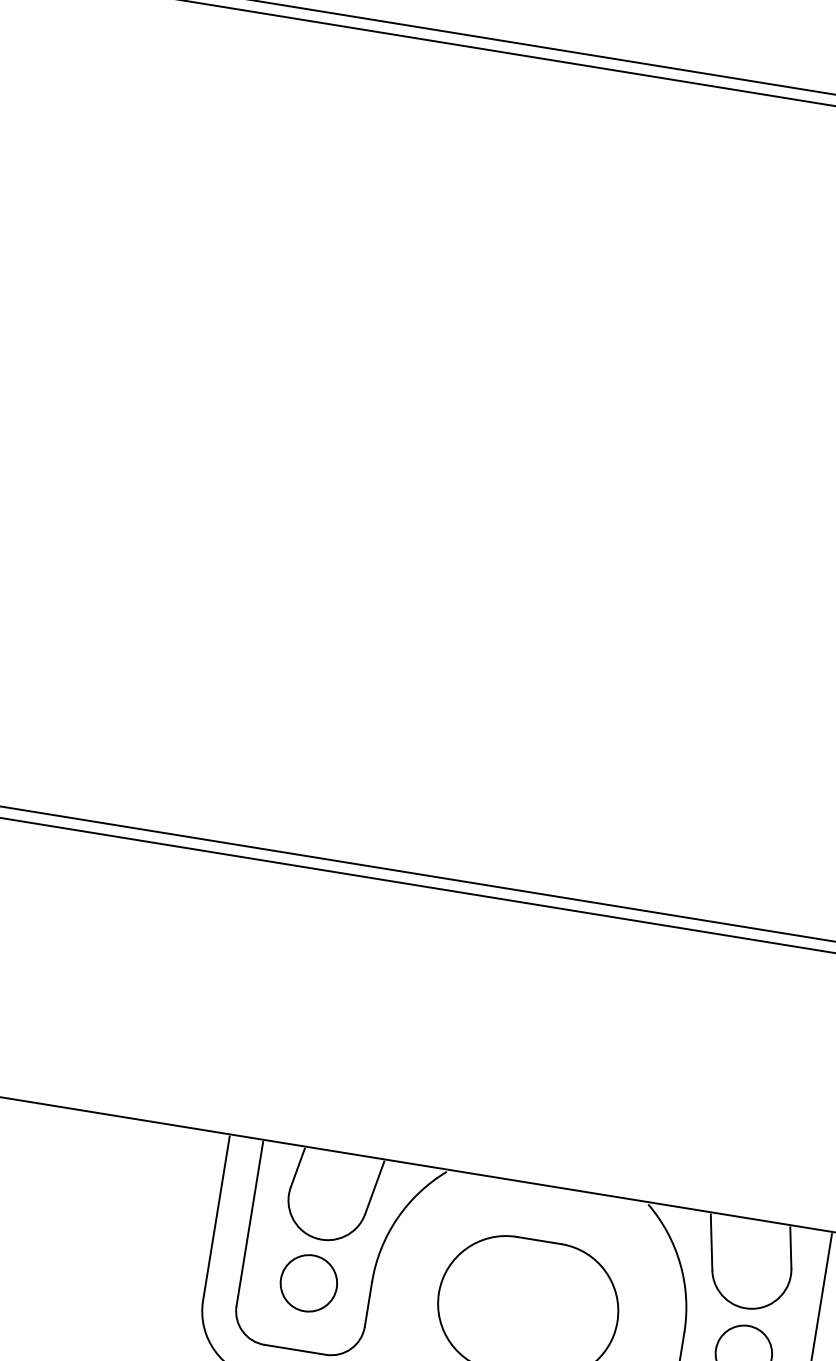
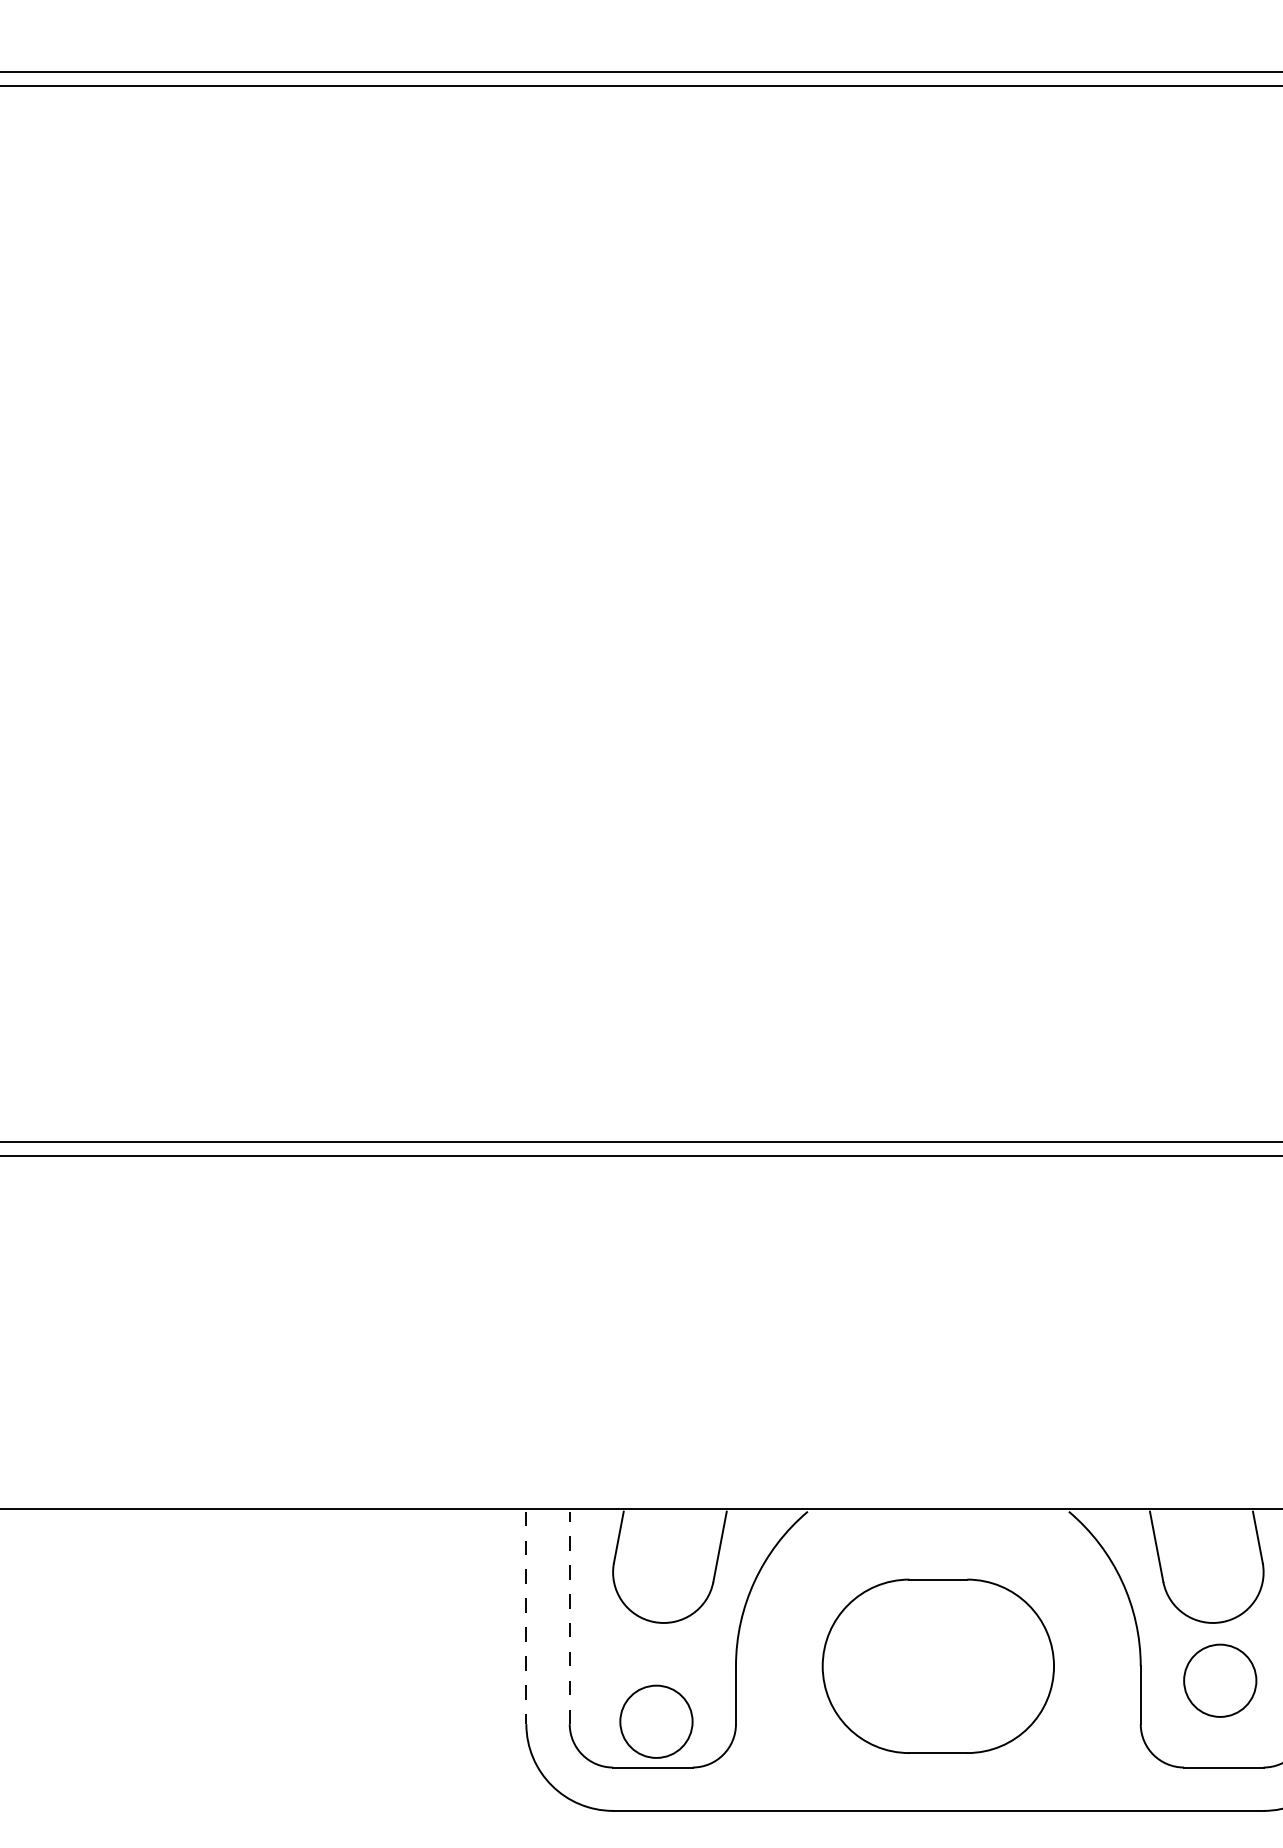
line: (216, 1219) -> (526, 1618), solid -> dashed
line: (249, 1223) -> (569, 1617), solid -> dashed
circle: (308, 1283) -> (656, 1721), moved

